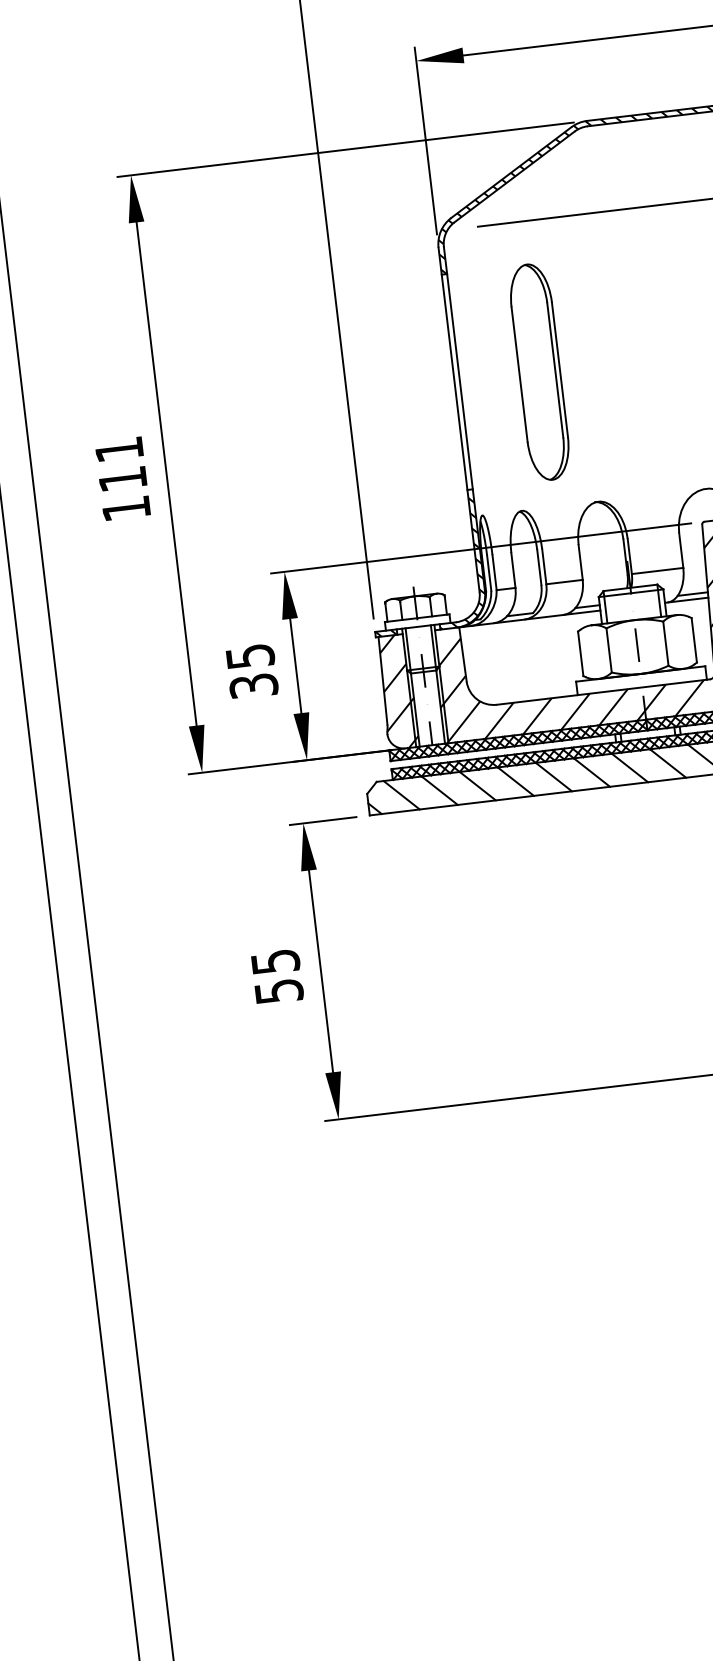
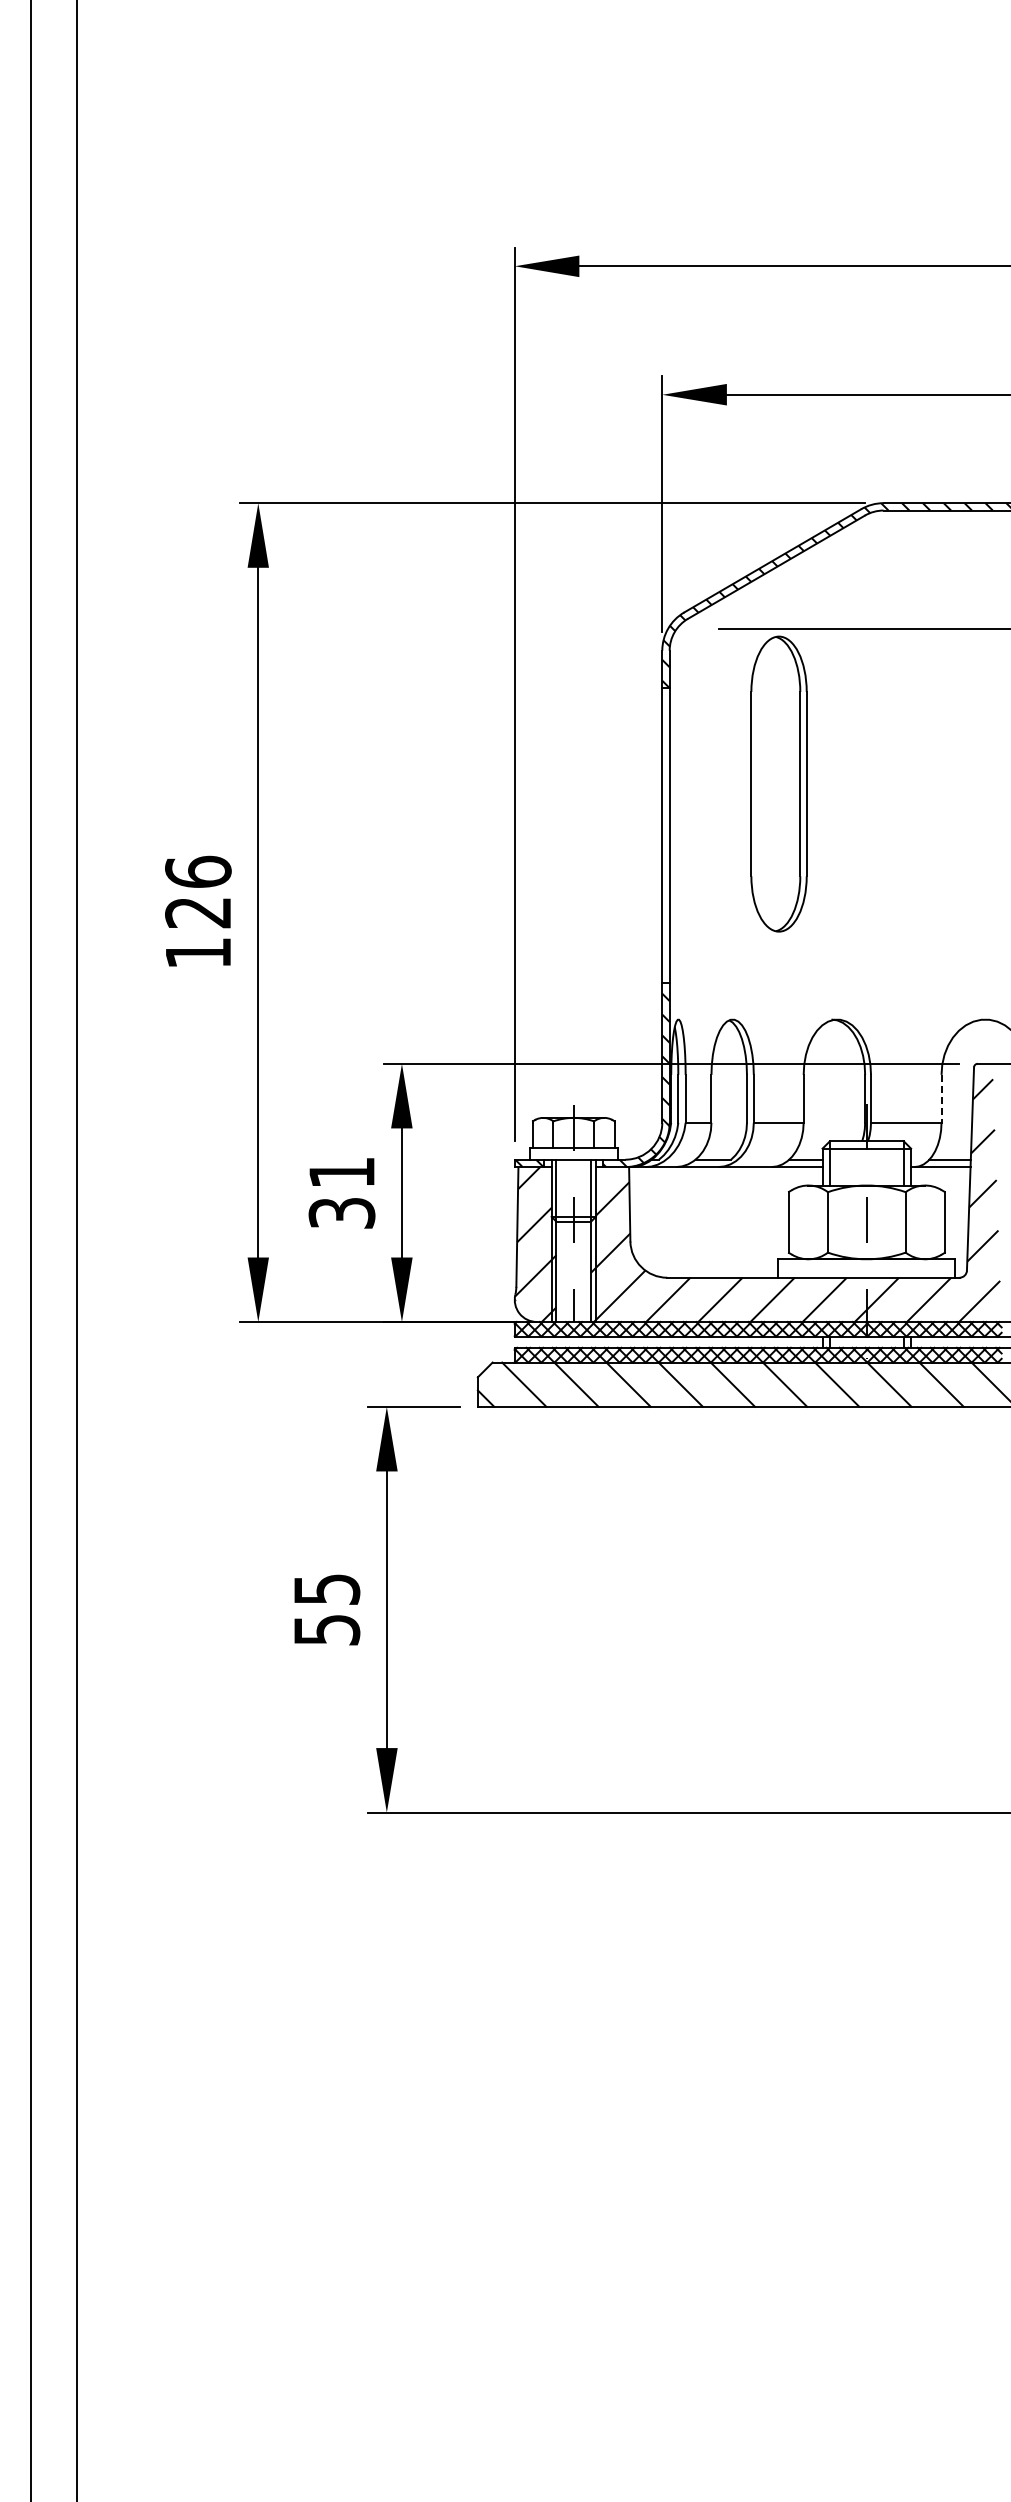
part: (539, 371) -> (778, 783), moved
text: (121, 463) -> (198, 891), 111 -> 126
line: (681, 550) -> (941, 1098), solid -> dashed
text: (250, 656) -> (342, 1172), 35 -> 31

